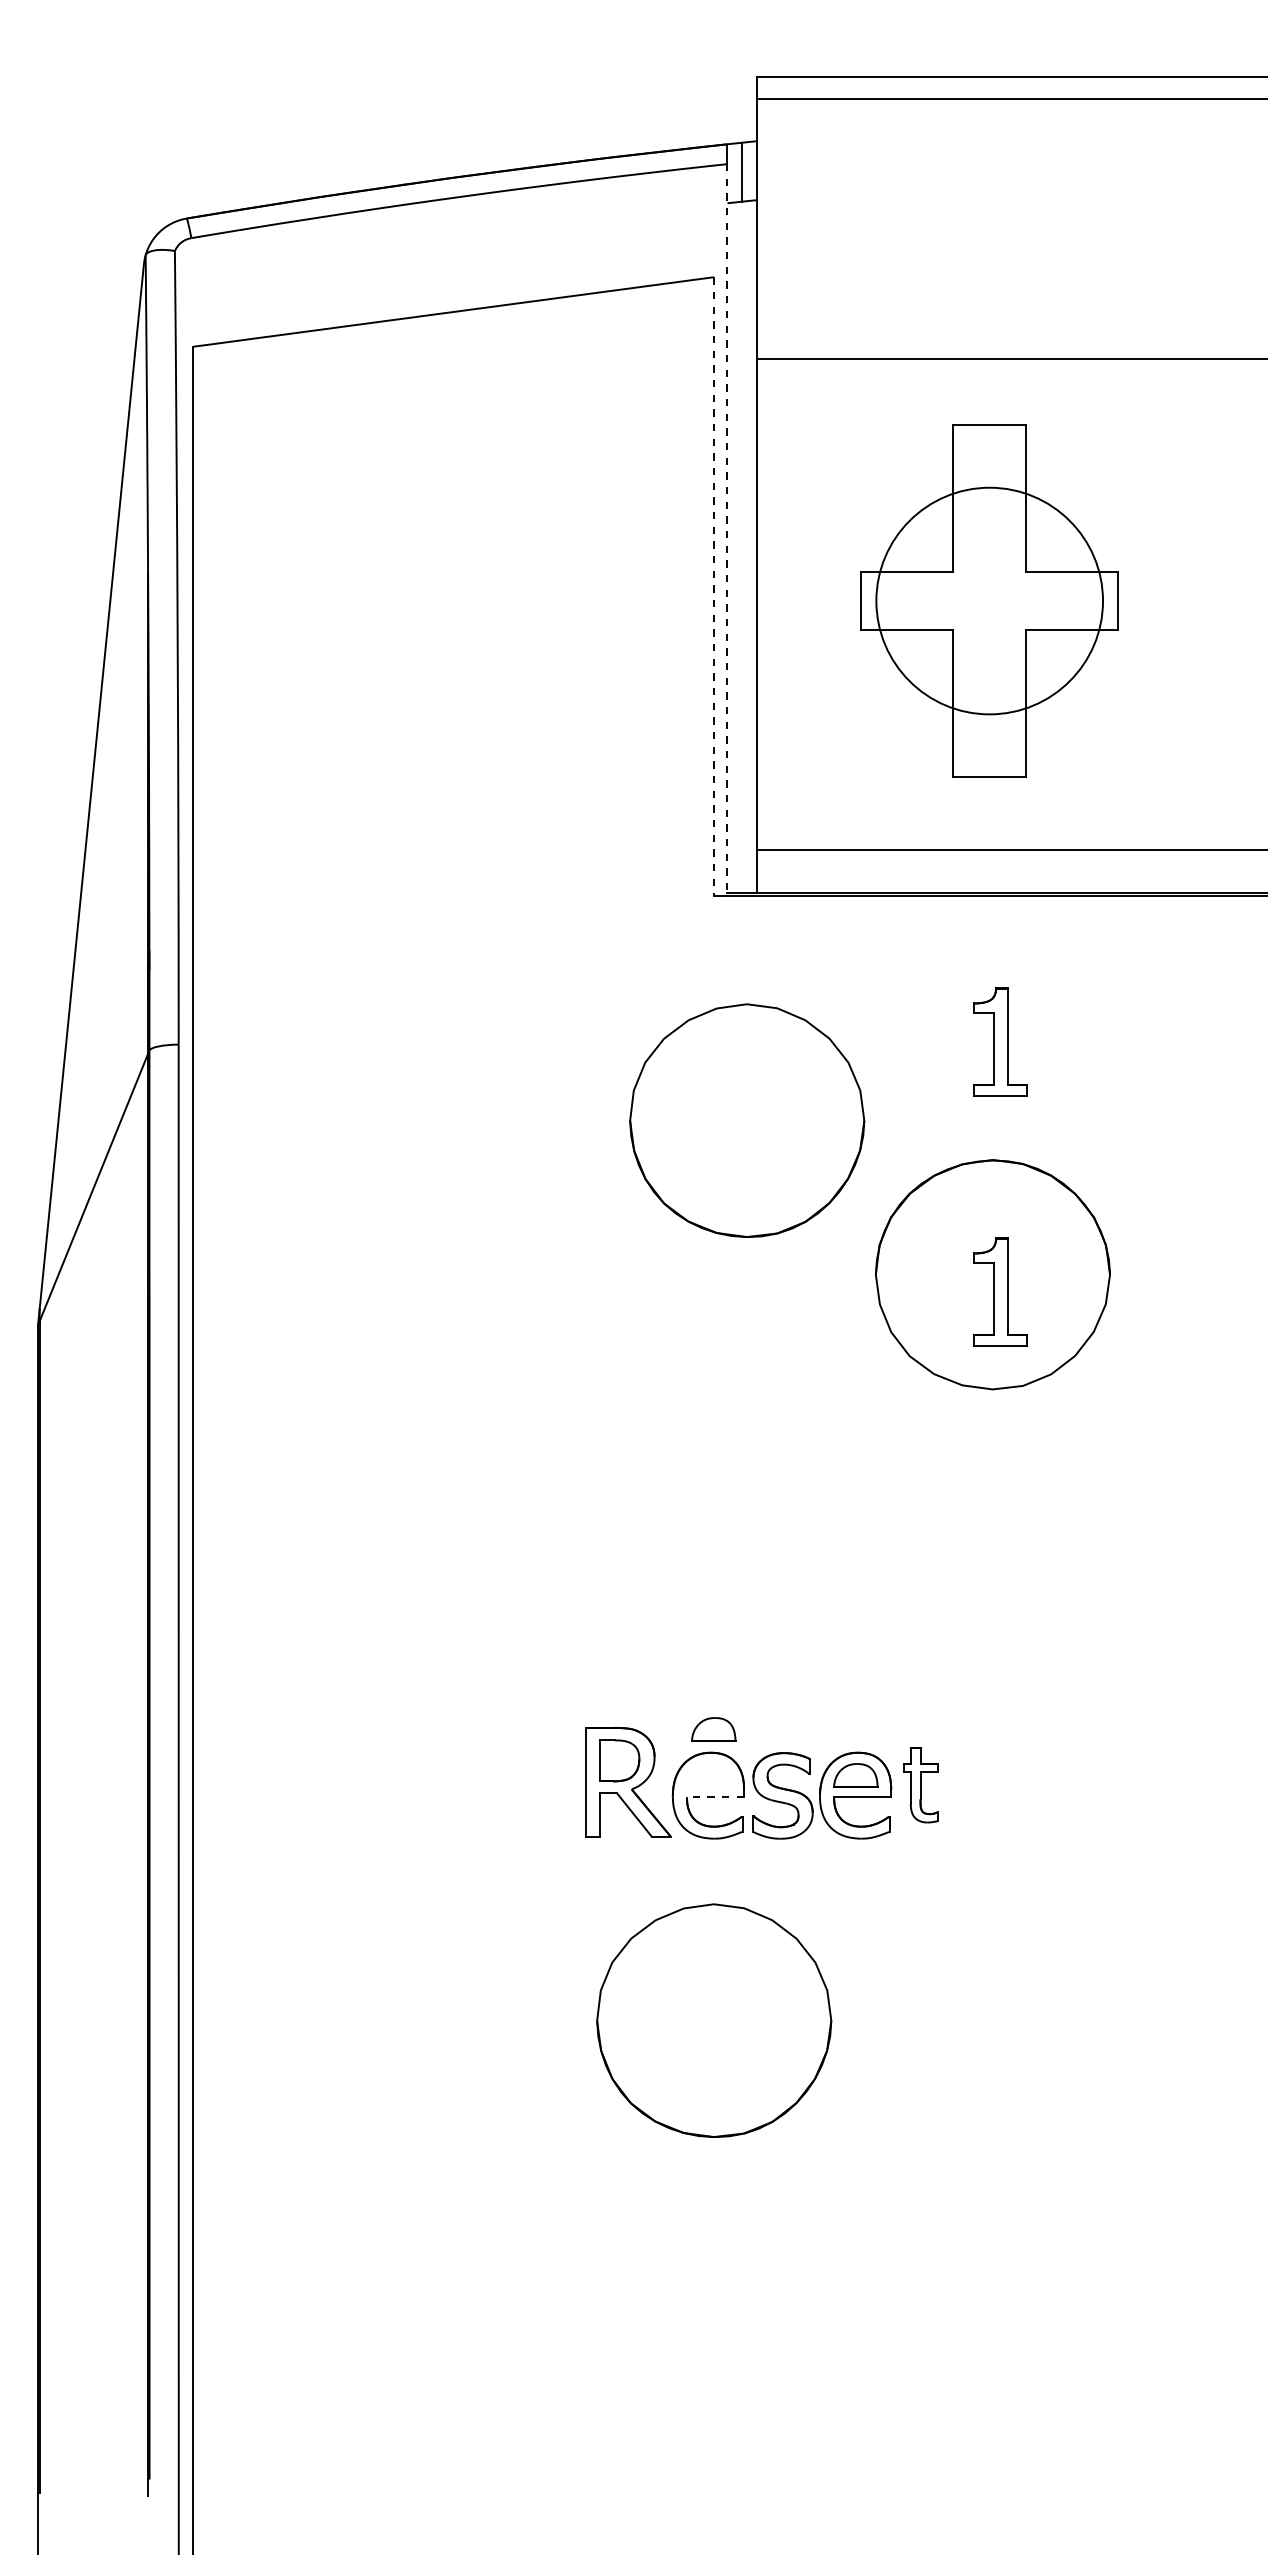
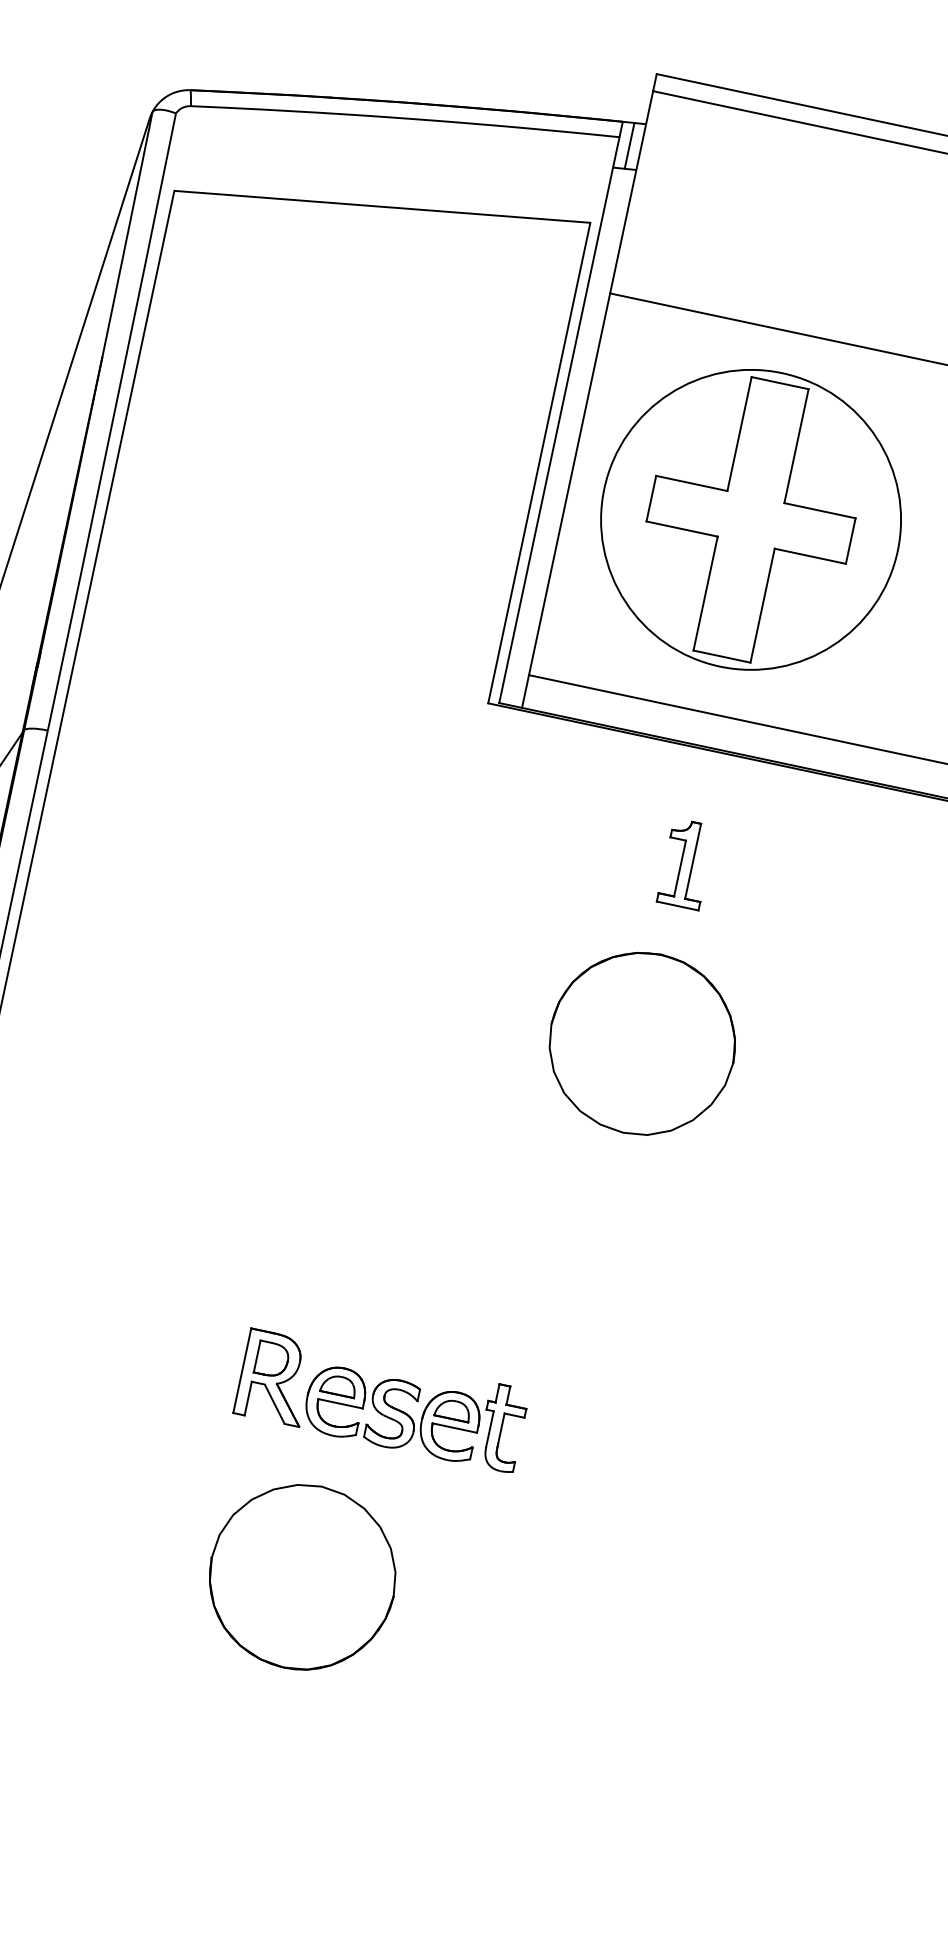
line: (727, 528) -> (559, 420), dashed -> solid
line: (713, 587) -> (538, 463), dashed -> solid
circle: (989, 600) -> (751, 519), size x1.67
part: (747, 1120) -> (477, 883), removed
part: (1000, 1291) -> (645, 1057), removed
part: (713, 1729) -> (338, 1385), moved
part: (921, 1785) -> (502, 1428), size x1.43
line: (715, 1797) -> (340, 1403), dashed -> solid

